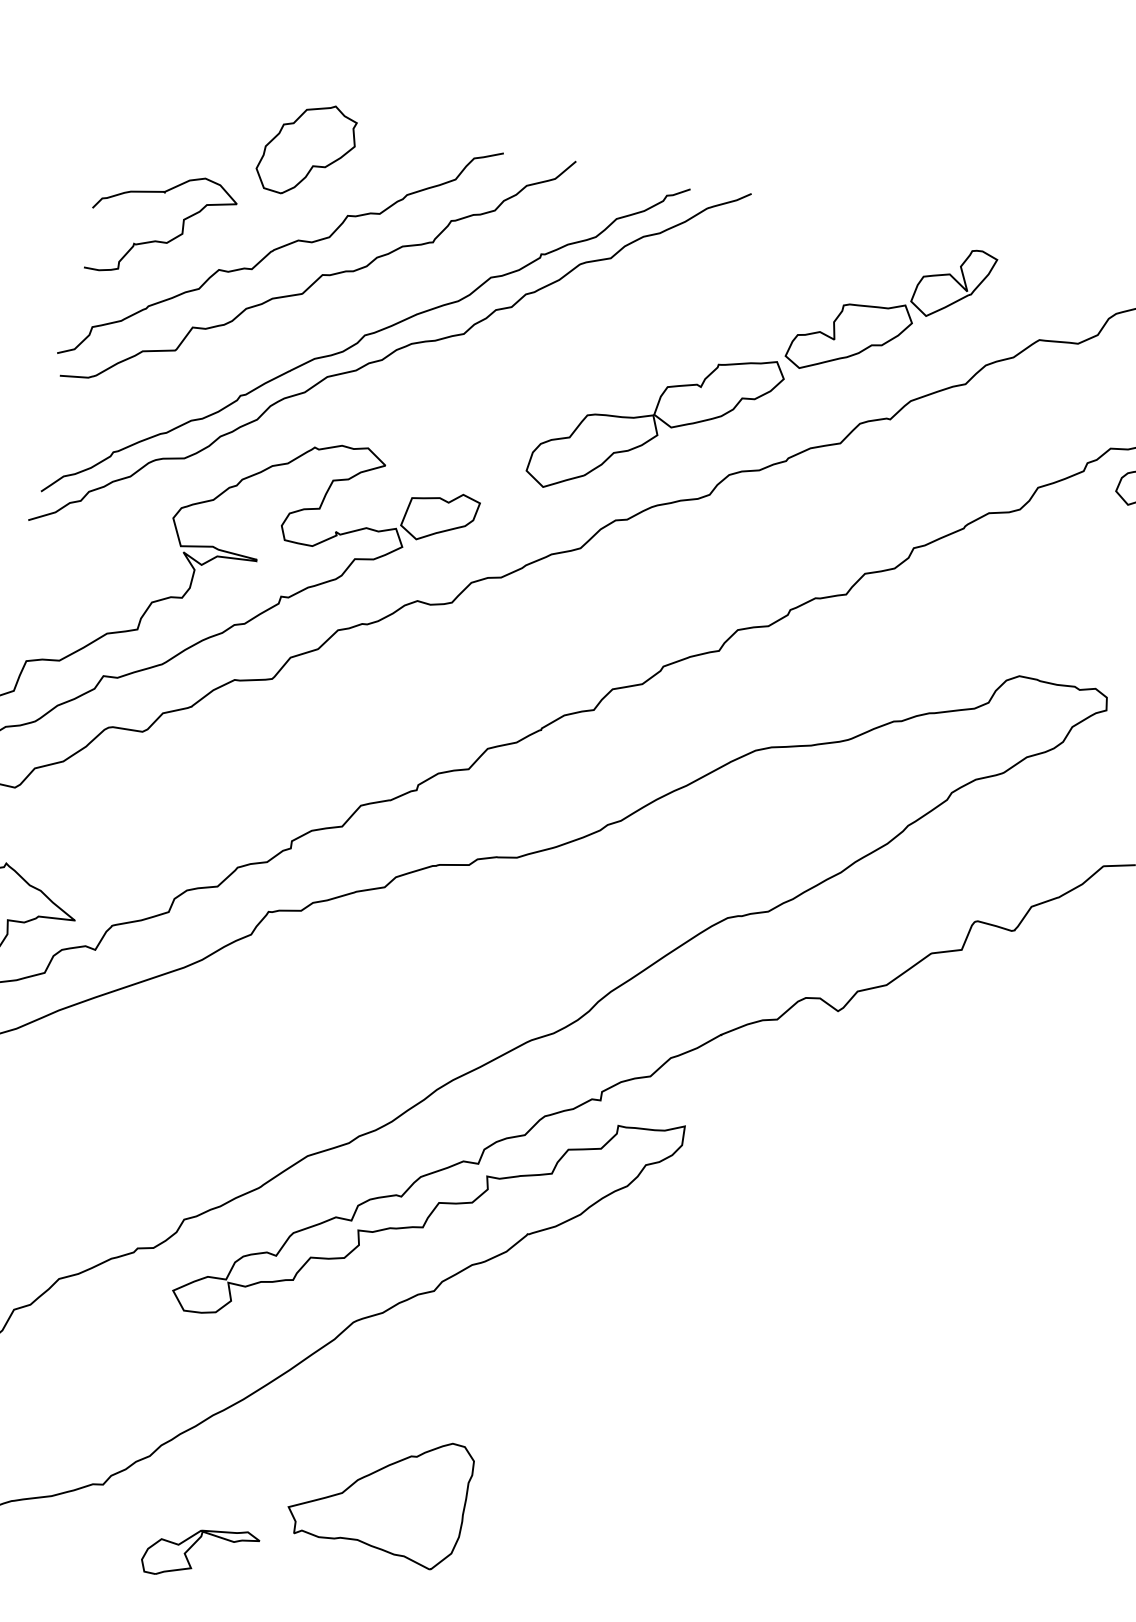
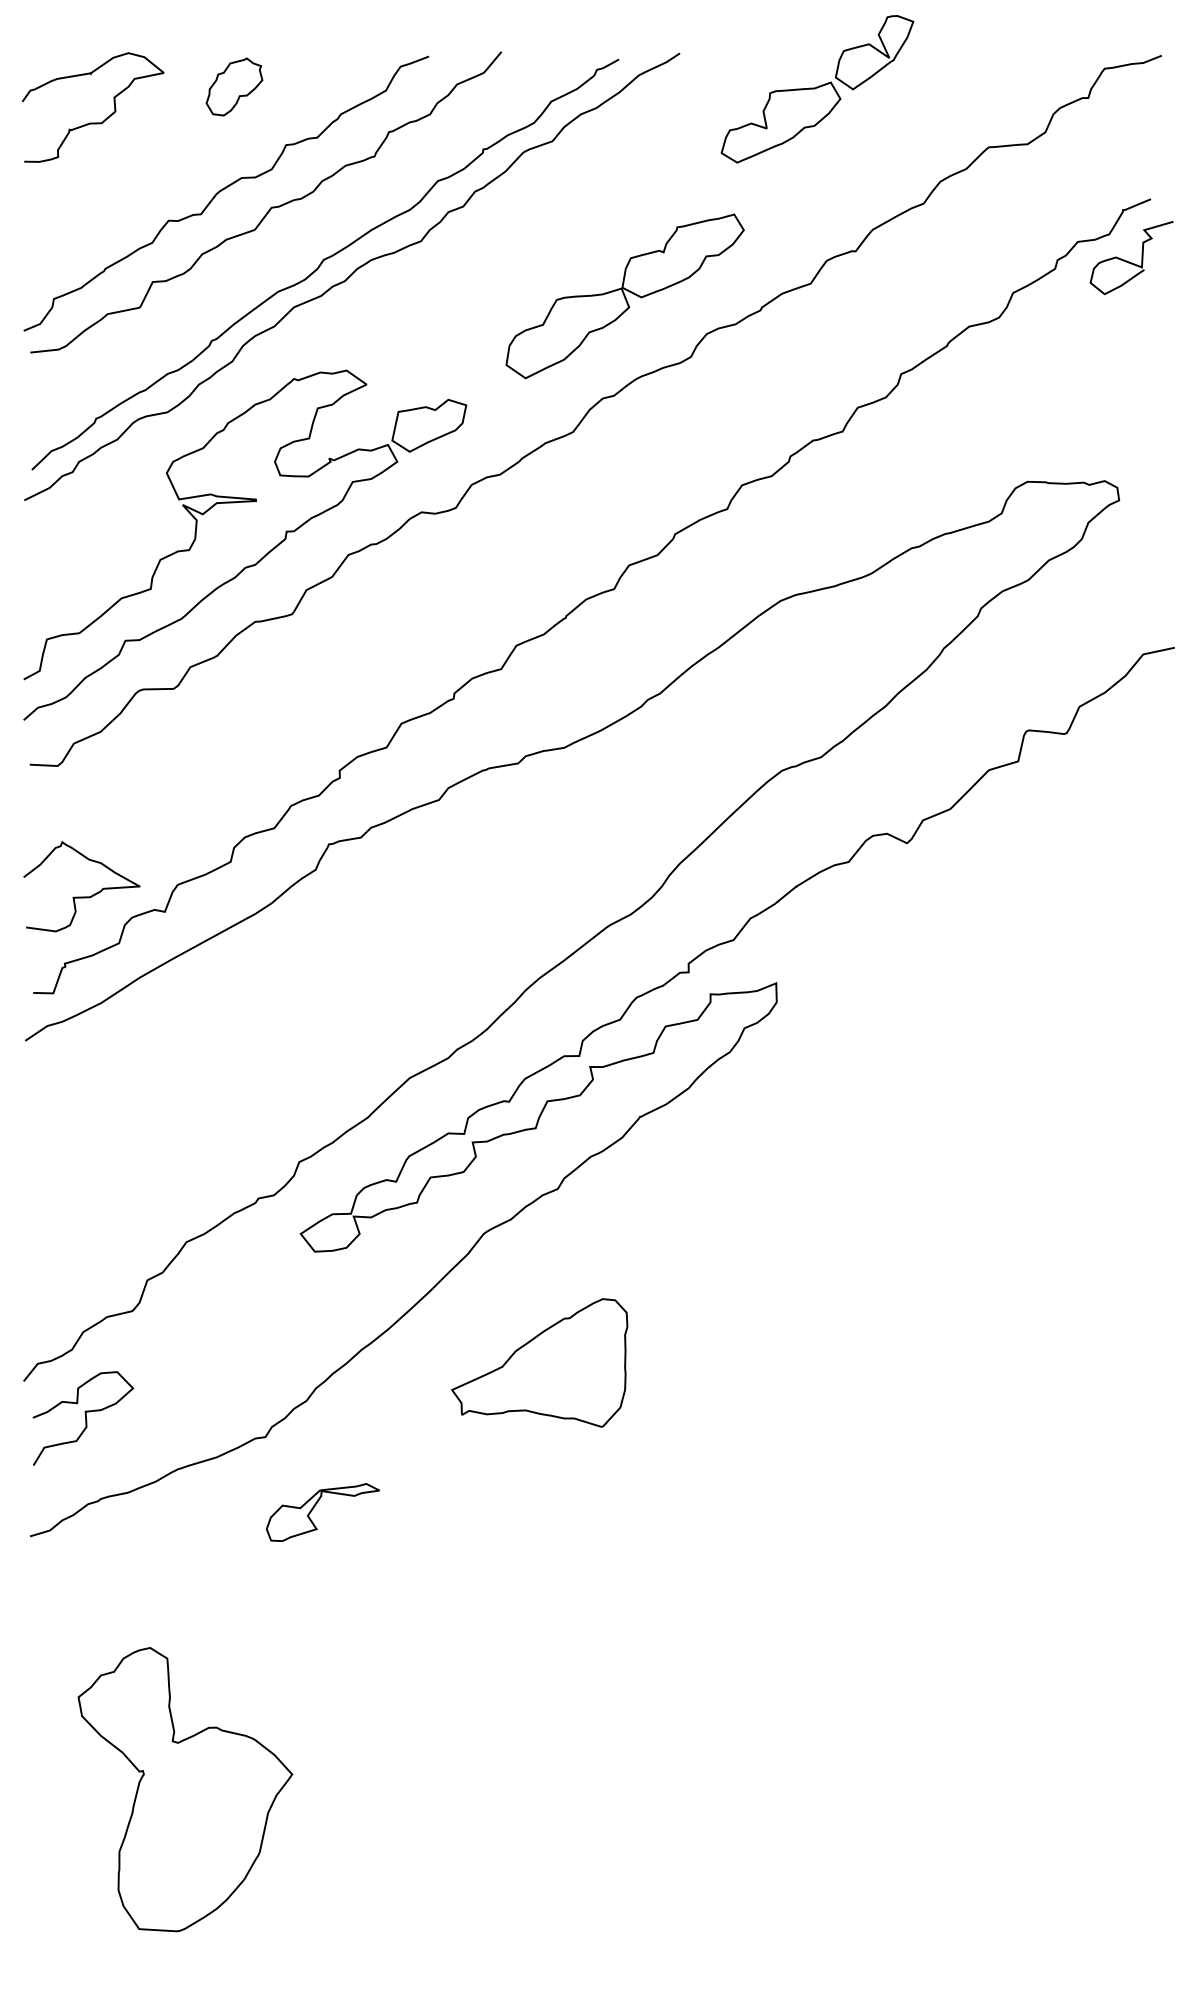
part: (307, 149) -> (234, 86), size x0.6
curve: (157, 240) -> (92, 122), moved
part: (891, 310) -> (817, 89), moved
part: (379, 1495) -> (539, 1362), moved
part: (193, 1545) -> (315, 1506), moved

